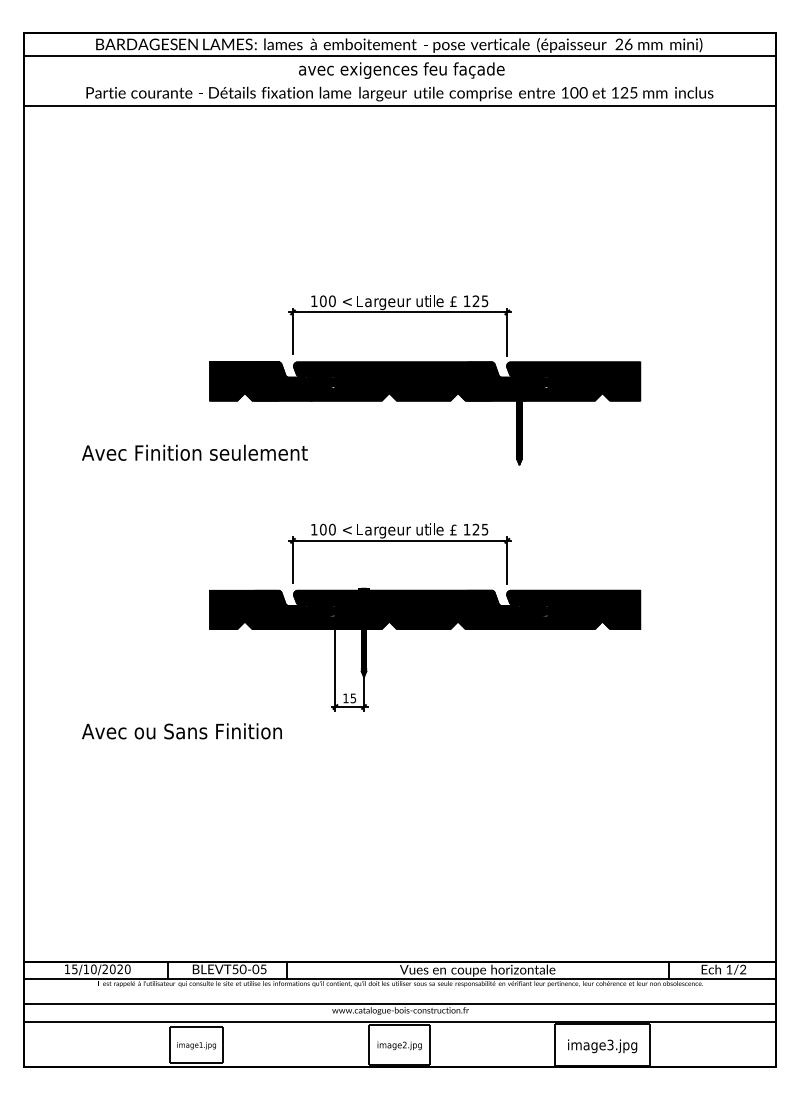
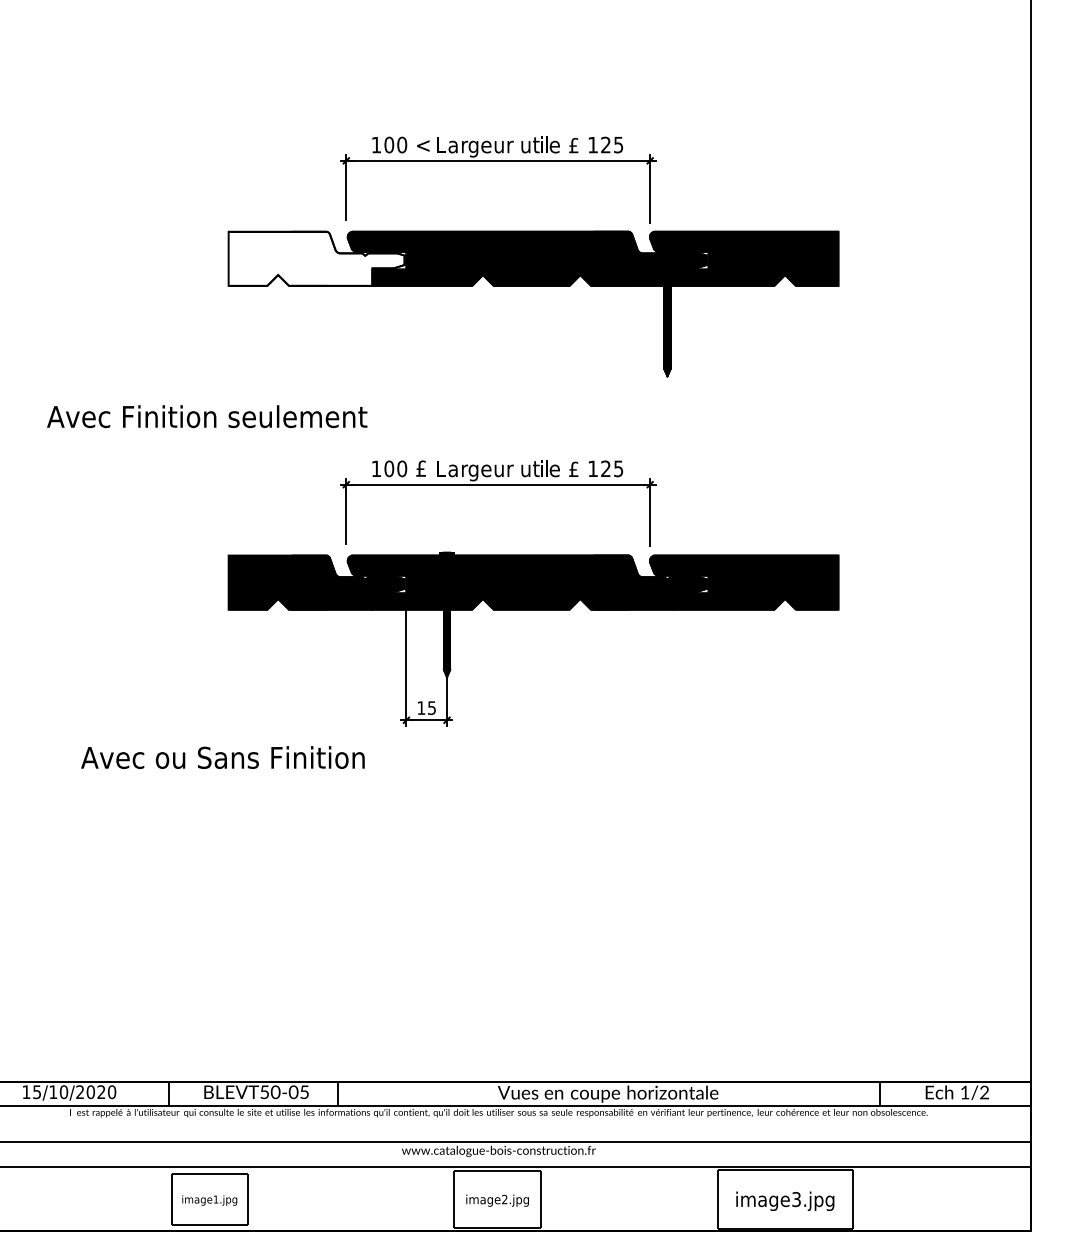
fill: (272, 381) -> (317, 258), removed
text: (194, 452) -> (206, 416), moved
text: (346, 529) -> (422, 468), < -> £
text: (181, 731) -> (222, 757), moved

